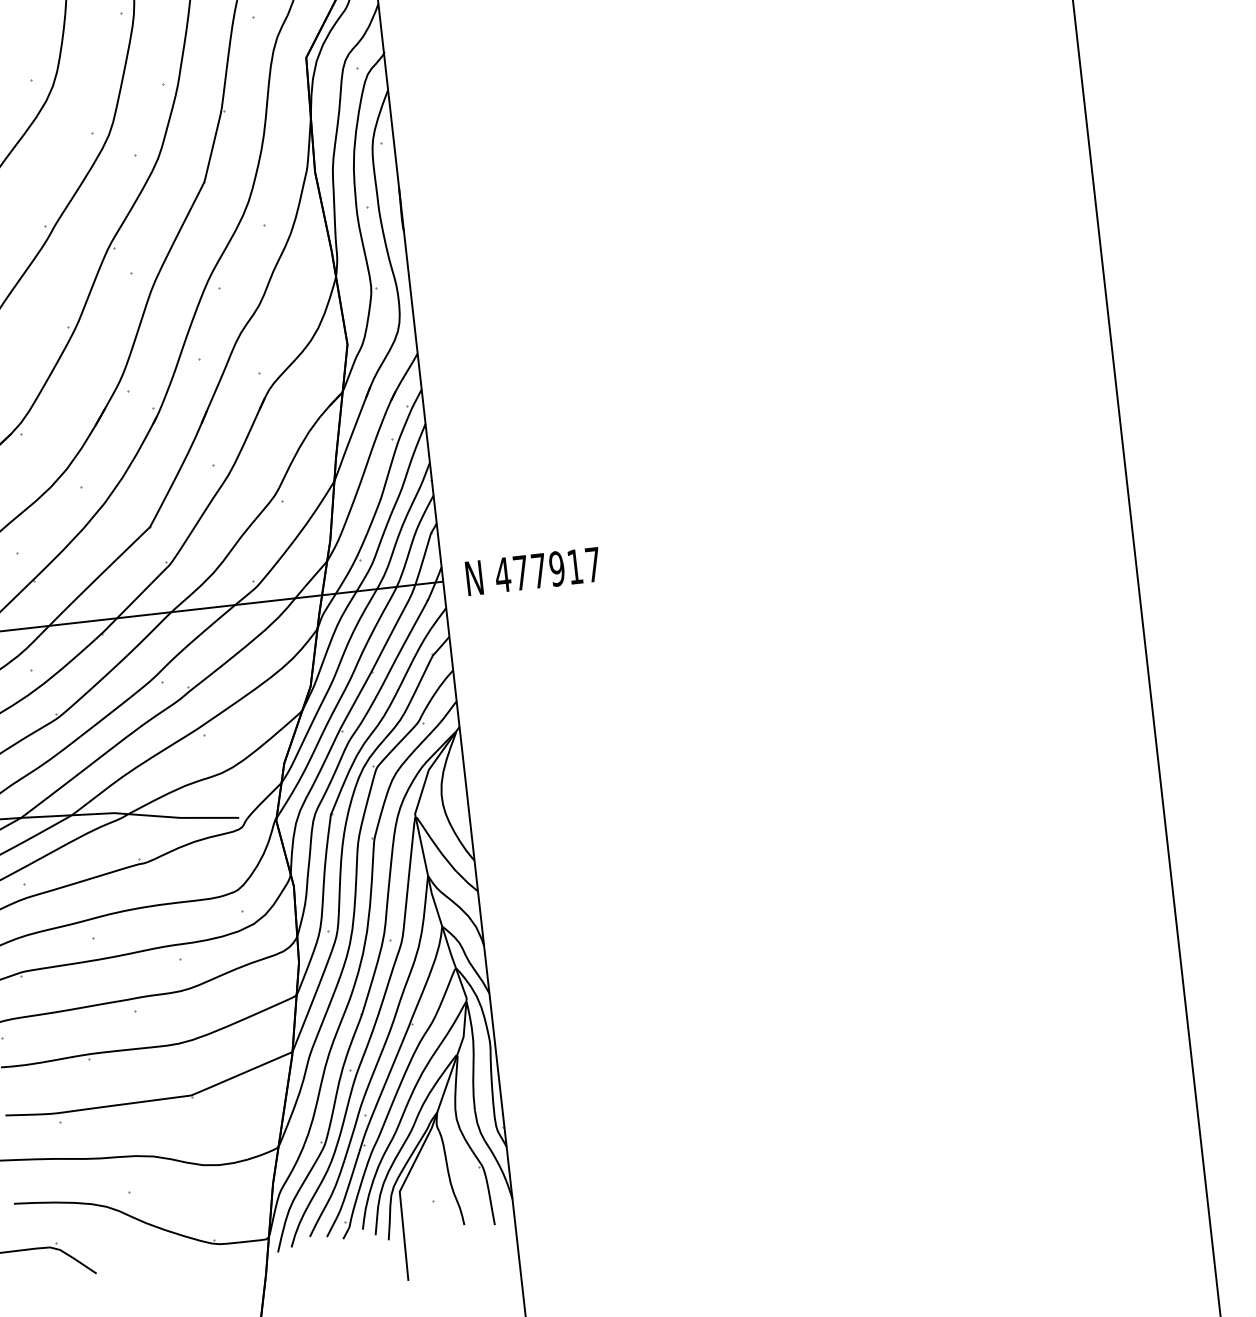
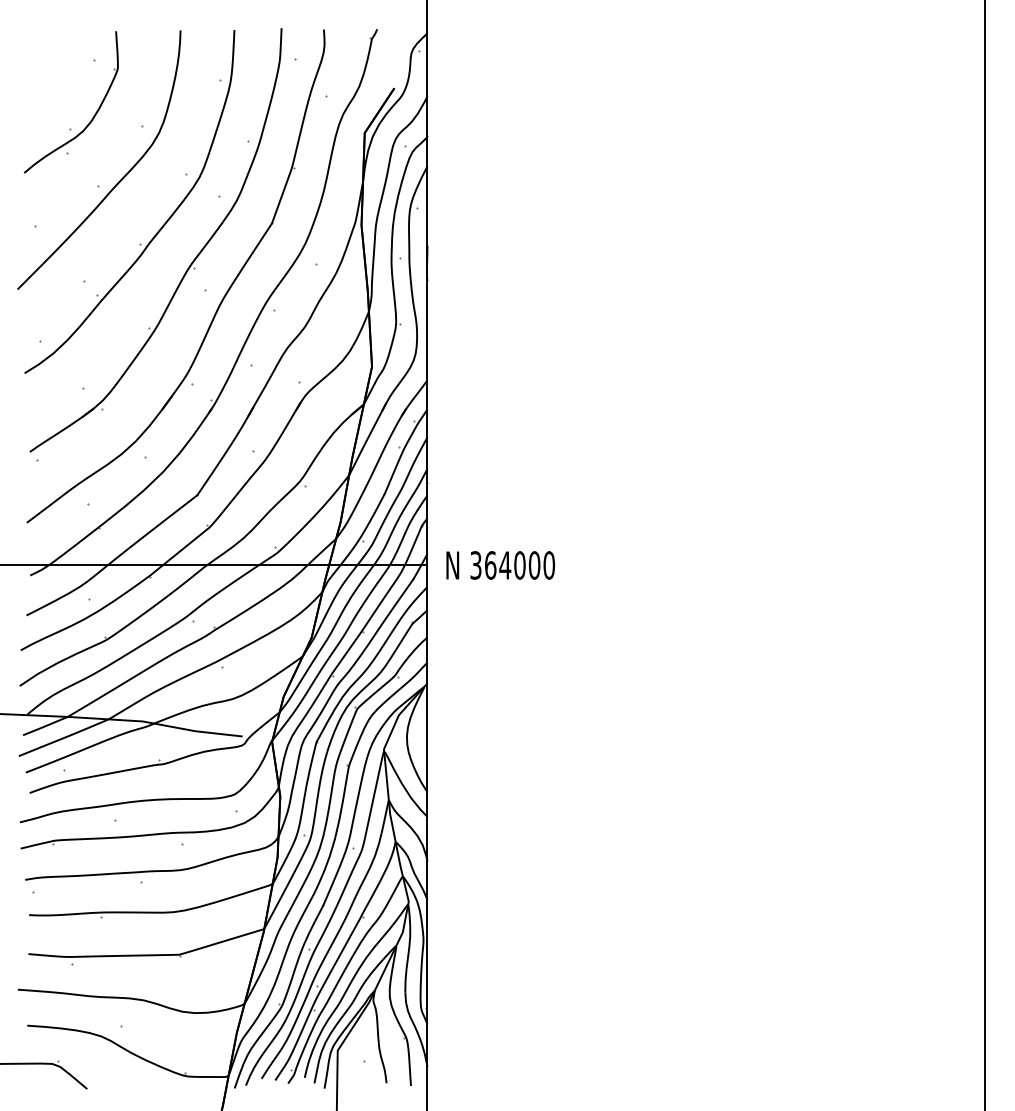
text: (547, 569) -> (512, 565), 477917 -> 364000

